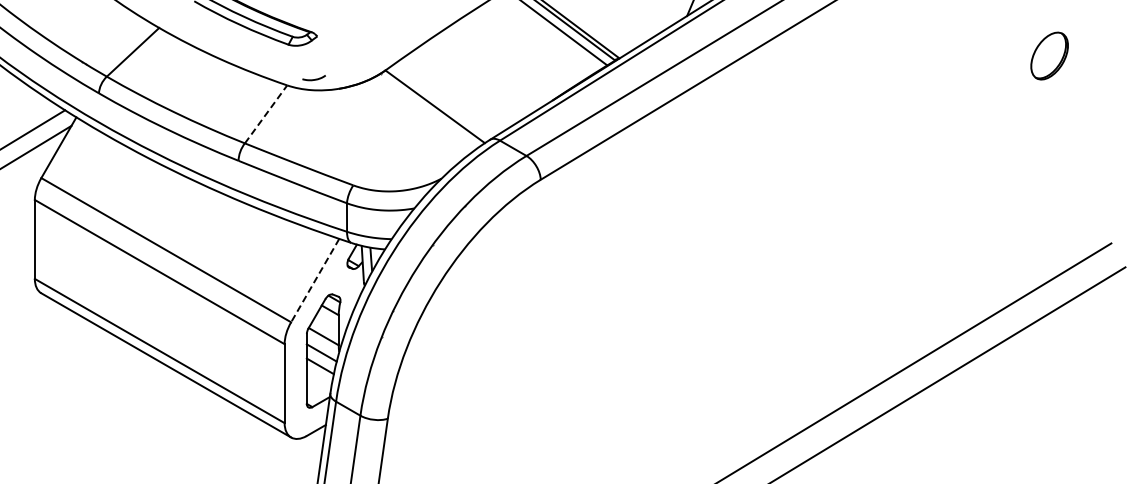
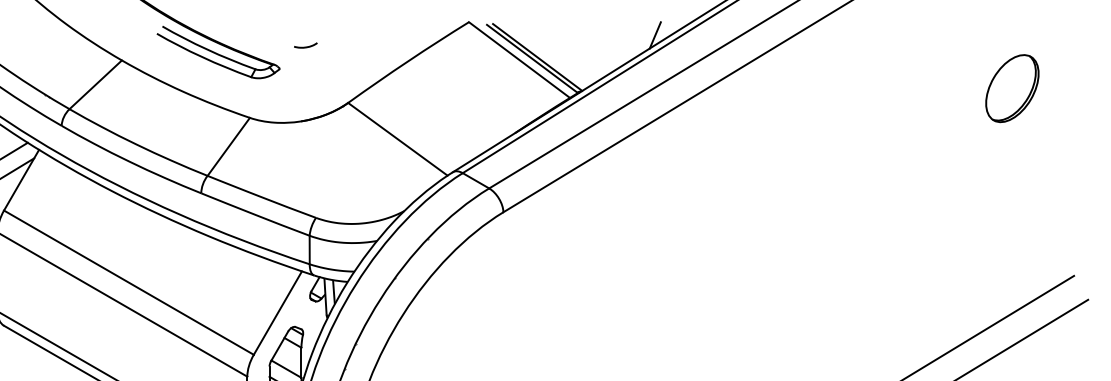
part: (1049, 55) -> (1012, 87), size x1.43
curve: (313, 79) -> (305, 46), moved
line: (266, 114) -> (229, 146), dashed -> solid
line: (314, 281) -> (277, 313), dashed -> solid

